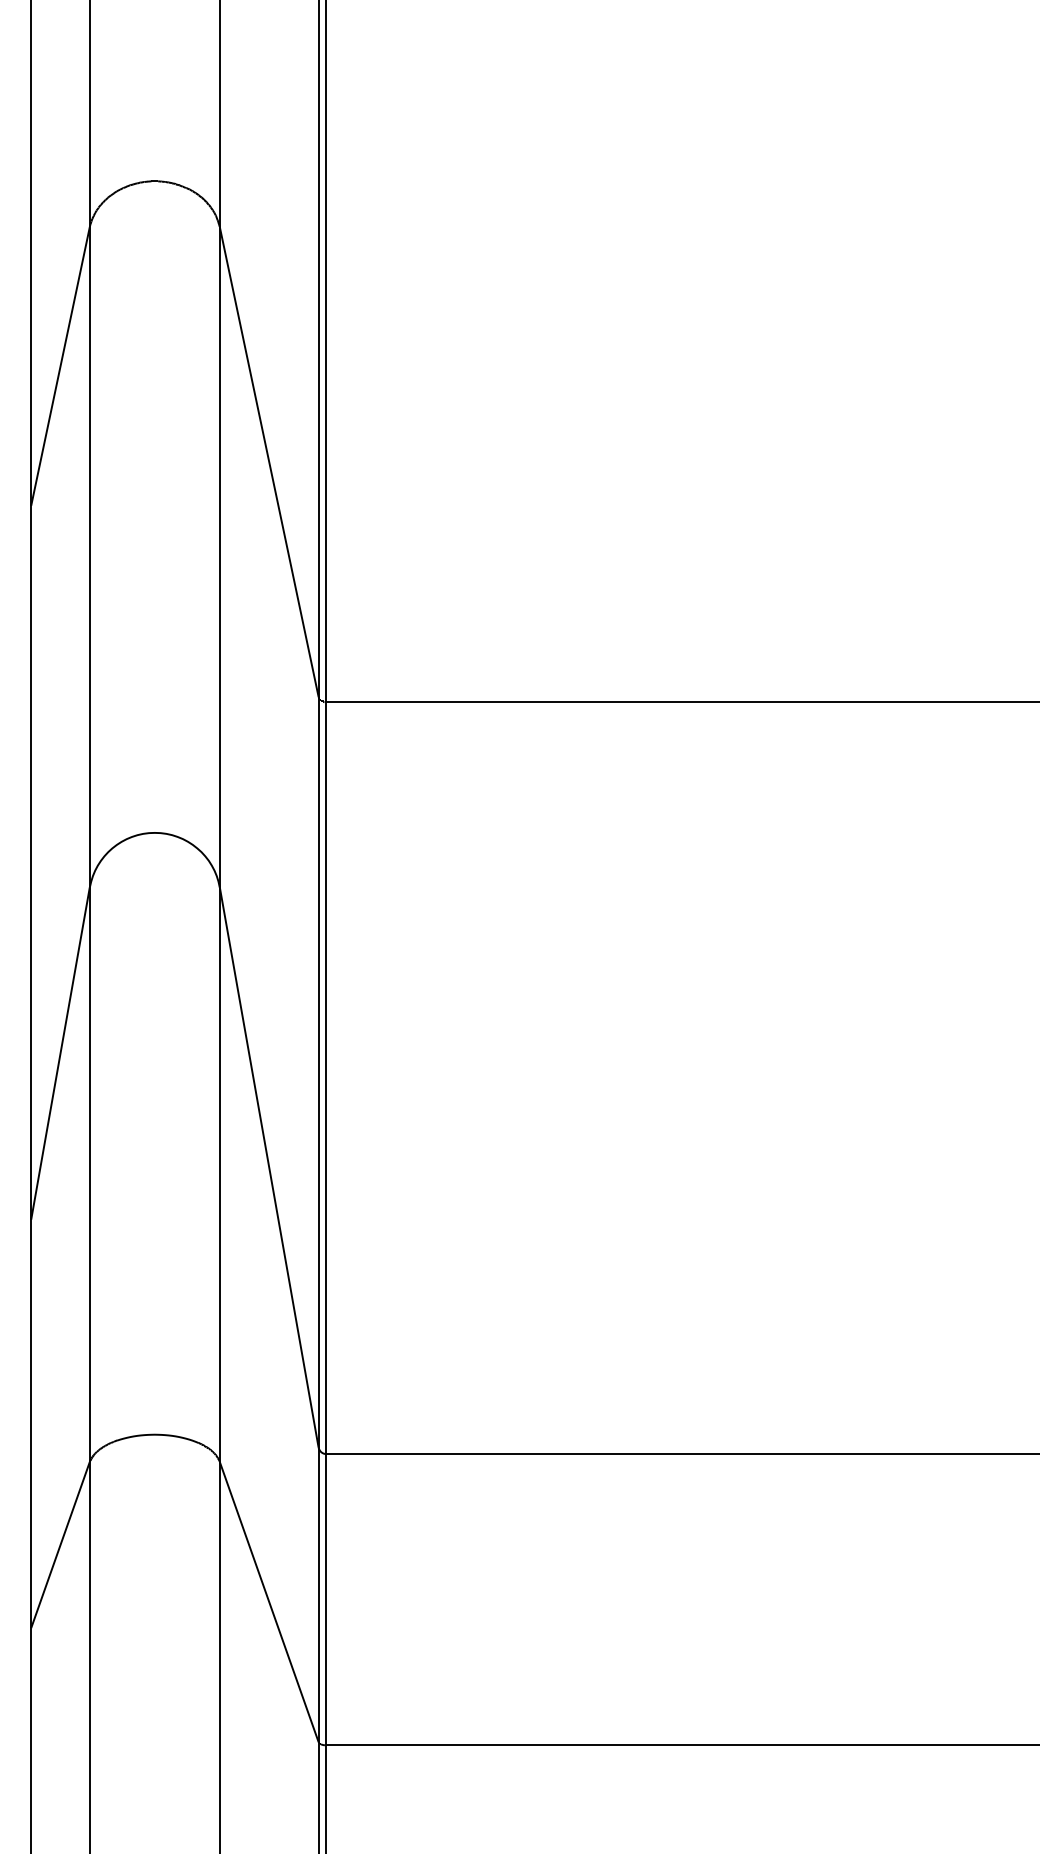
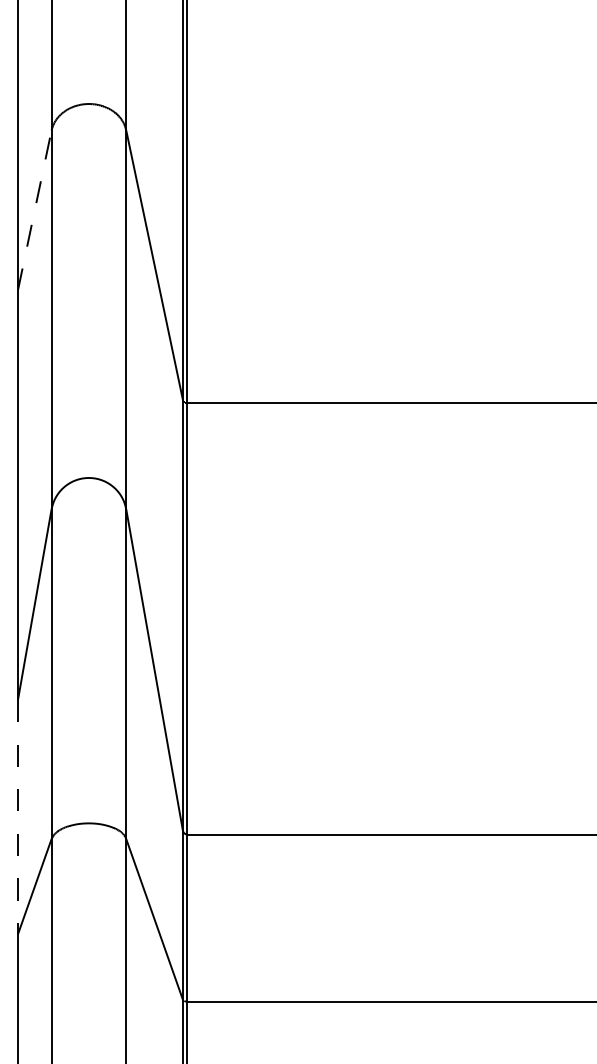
line: (59, 366) -> (34, 210), solid -> dashed
line: (30, 1424) -> (17, 817), solid -> dashed

